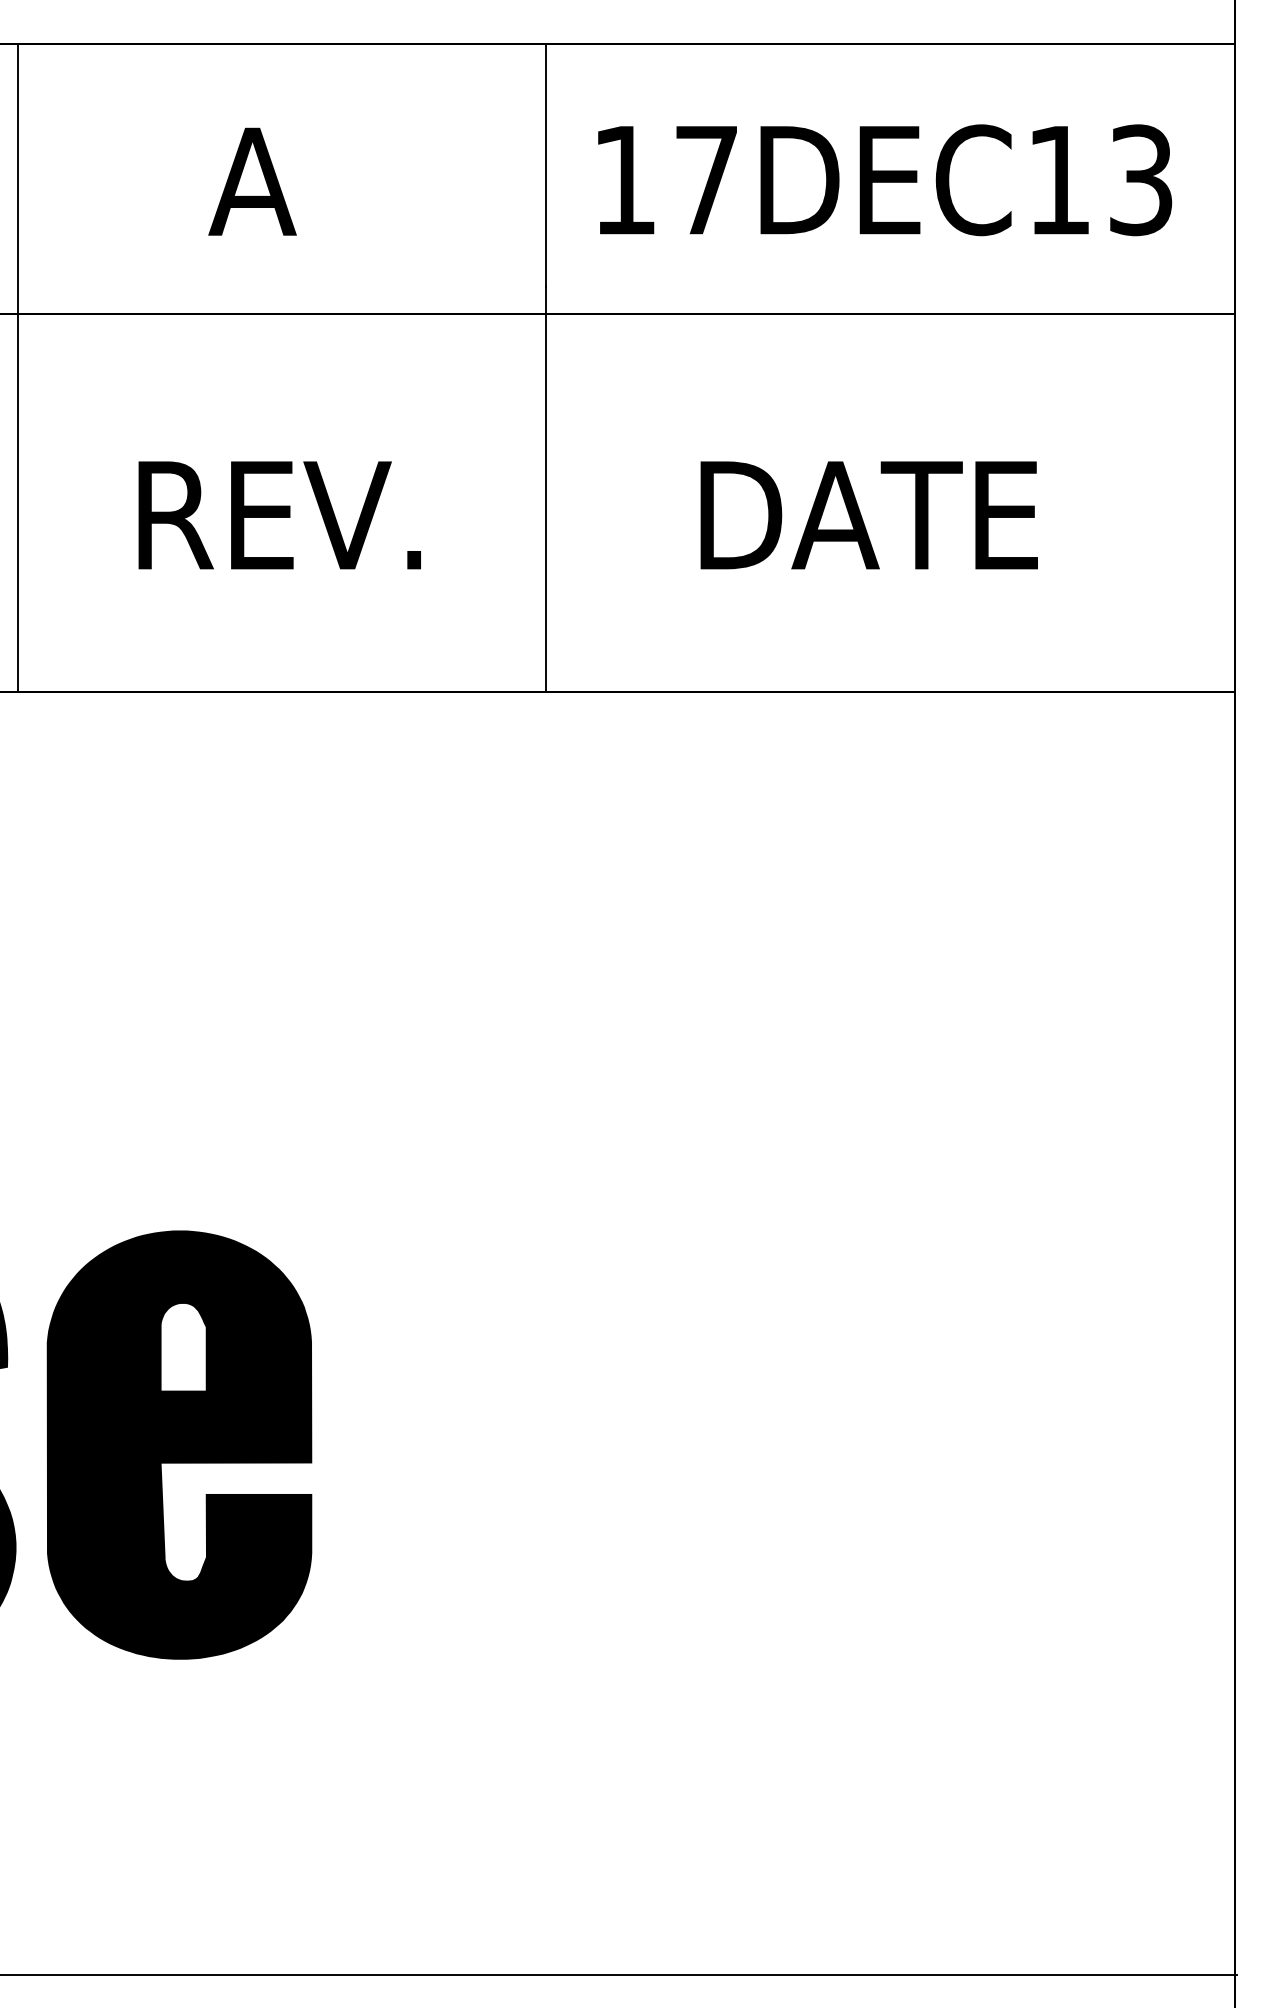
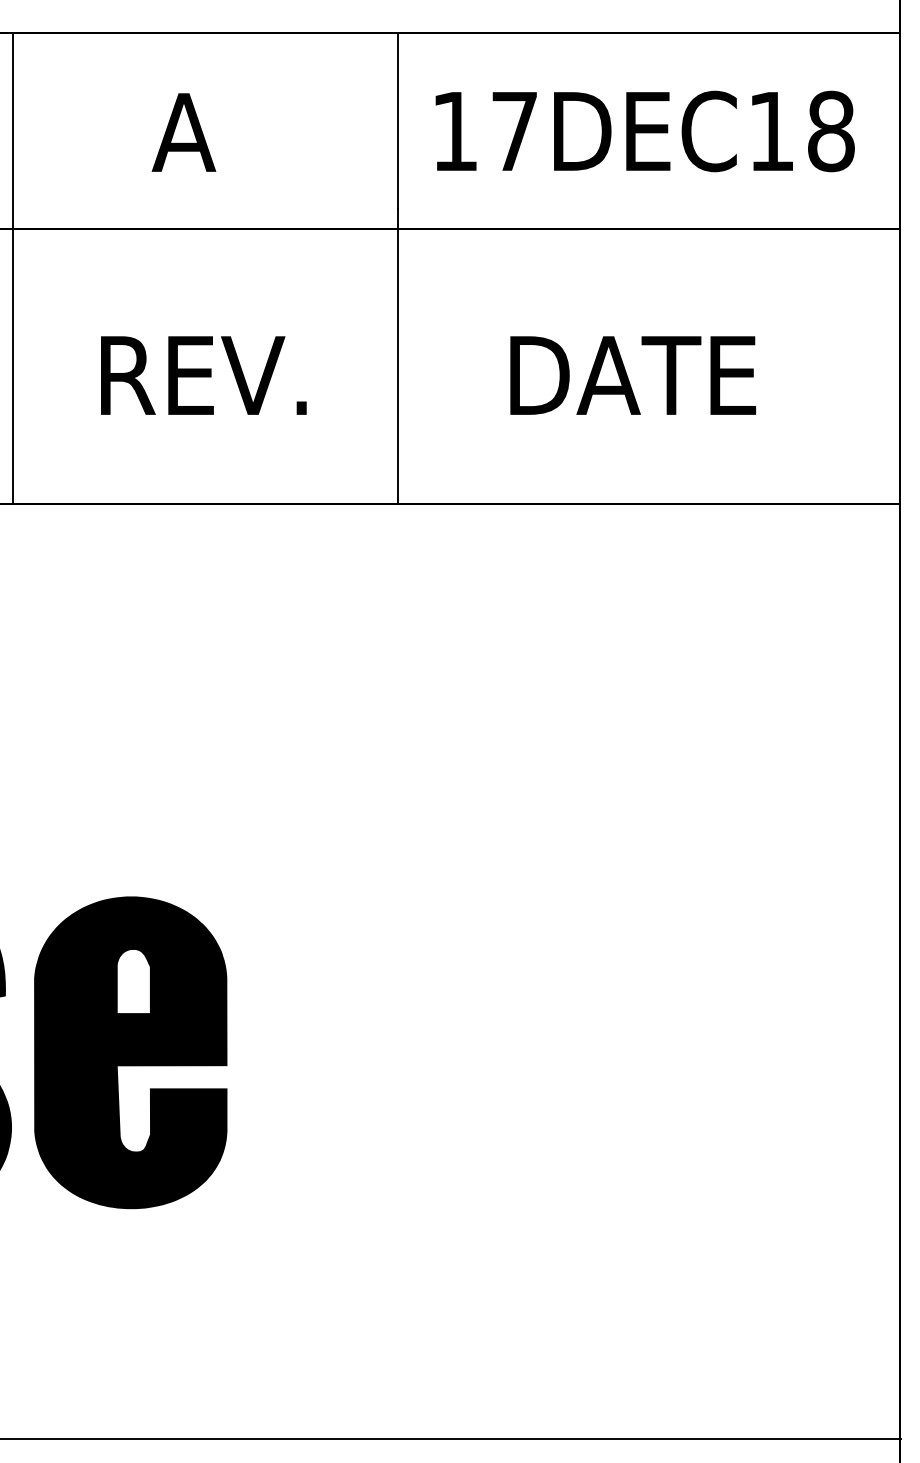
text: (1141, 180) -> (831, 131), 17DEC13 -> 17DEC18

